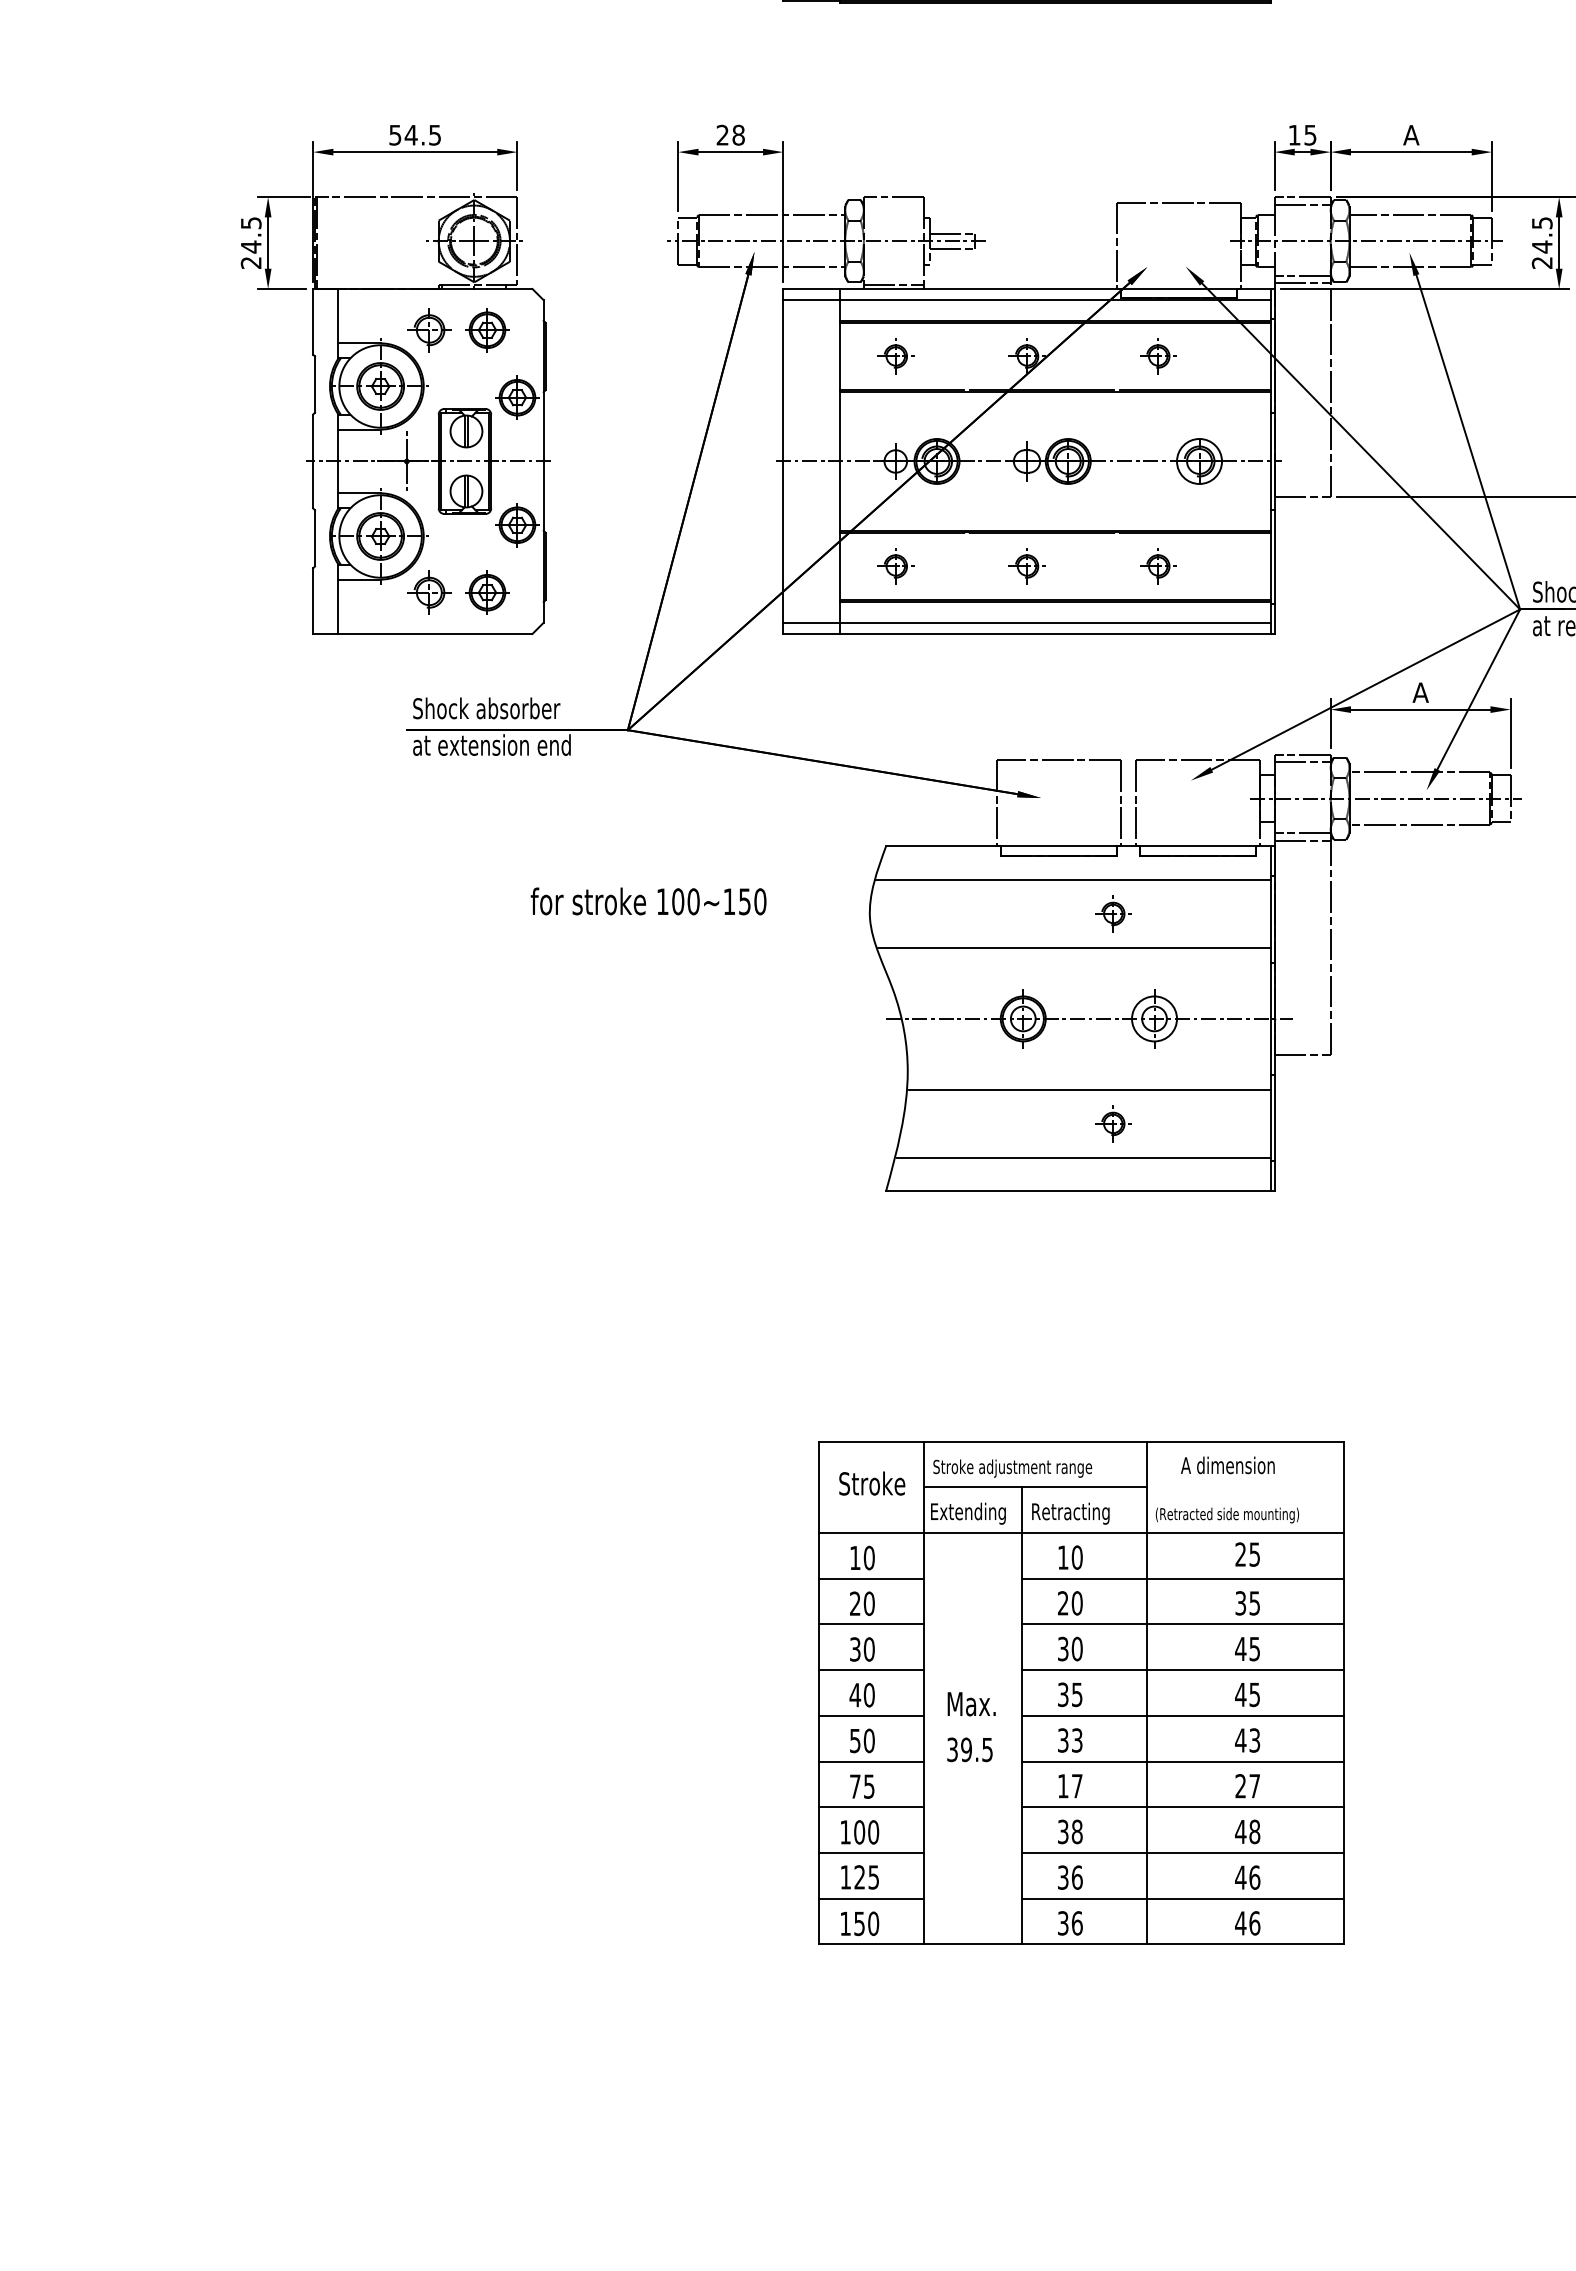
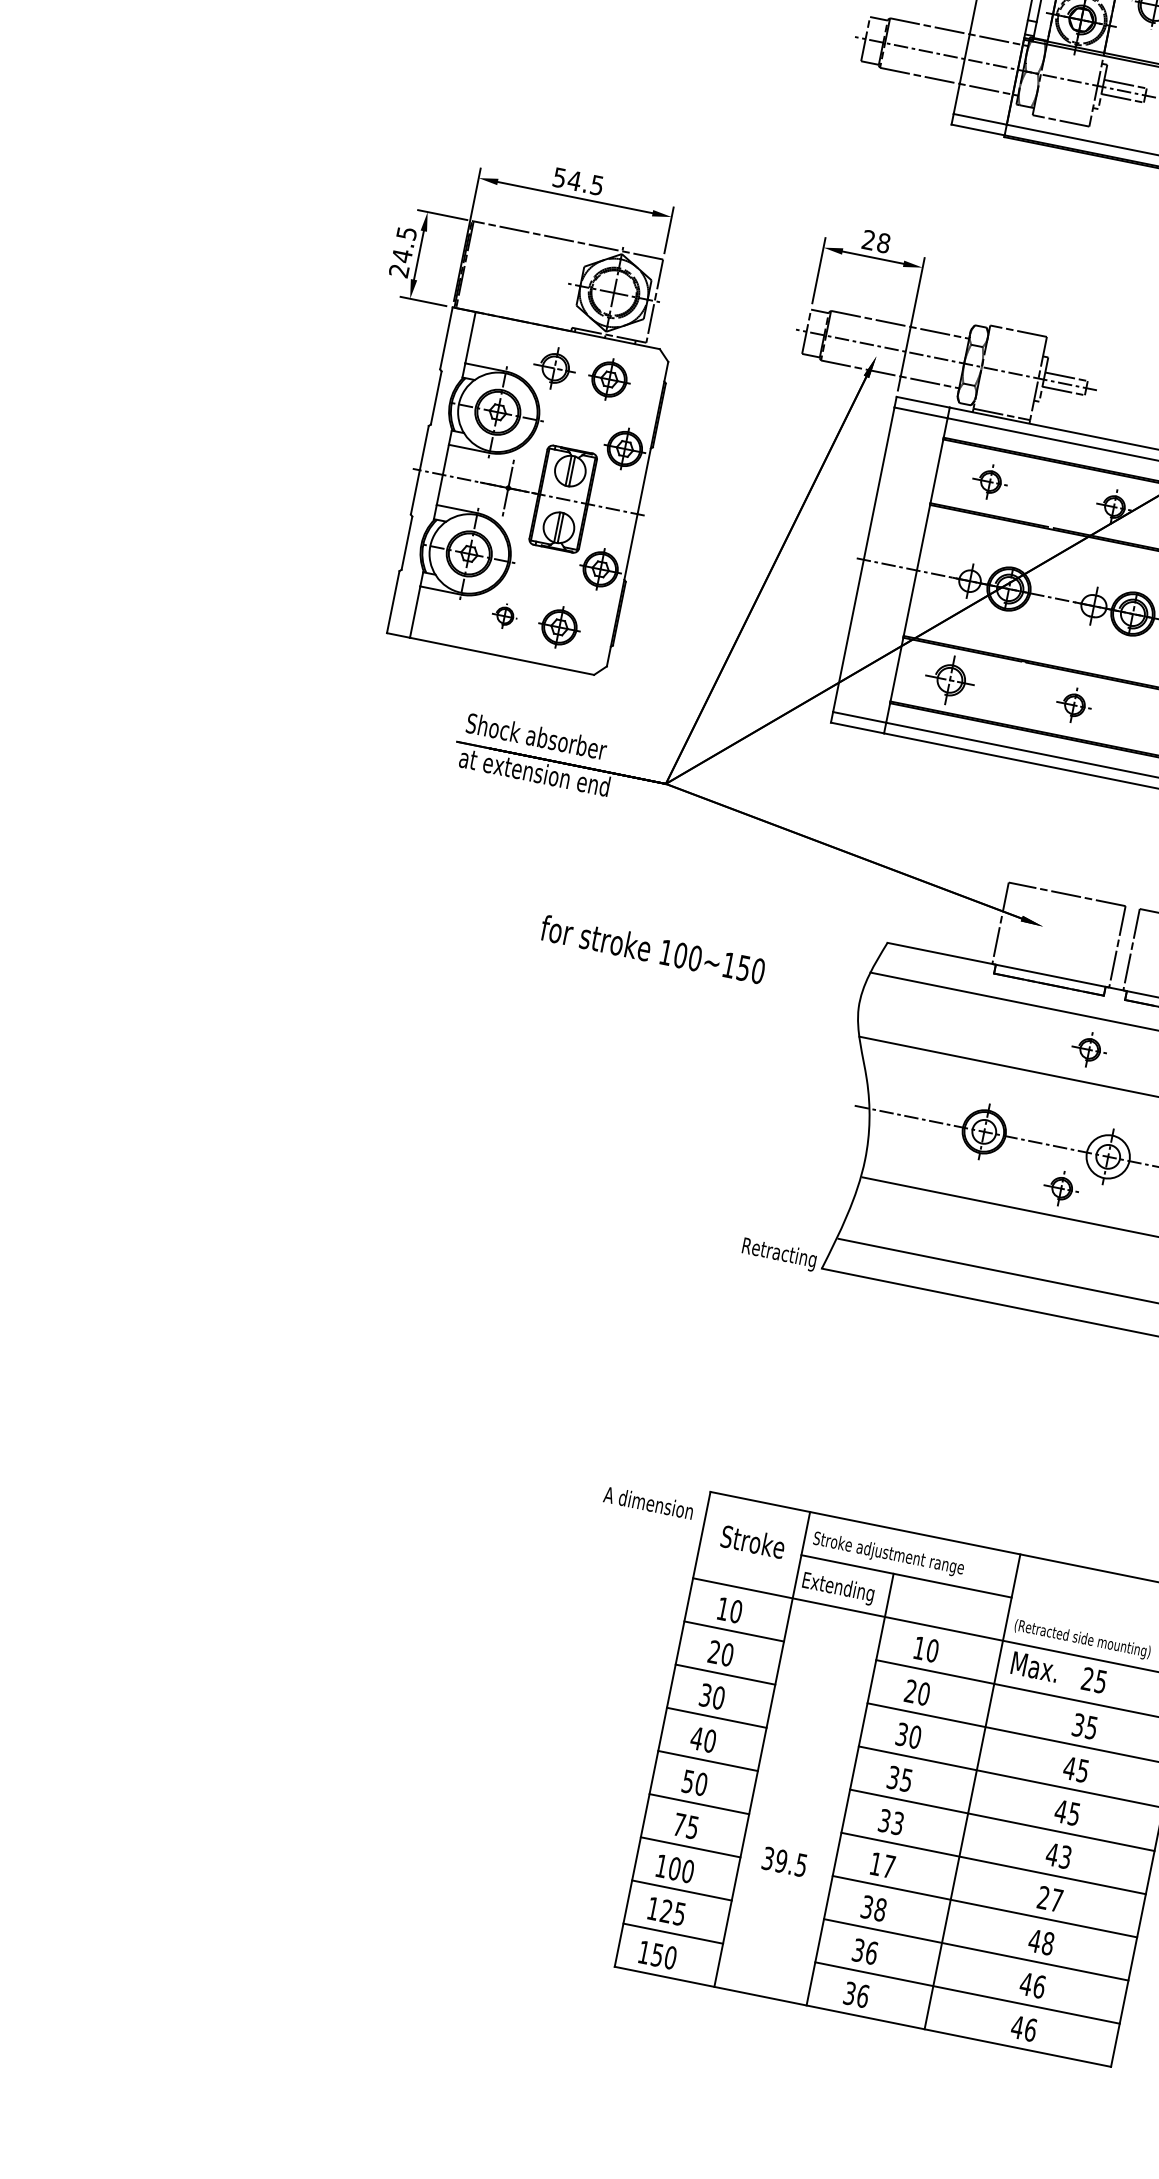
part: (895, 566) -> (949, 680), size x1.4
part: (429, 592) -> (504, 616), size x0.6
part: (1113, 1123) -> (1061, 1188), moved
text: (1227, 1465) -> (648, 1502), moved
text: (1070, 1513) -> (779, 1254), moved
text: (971, 1704) -> (1034, 1667), moved
text: (969, 1749) -> (784, 1861), moved

